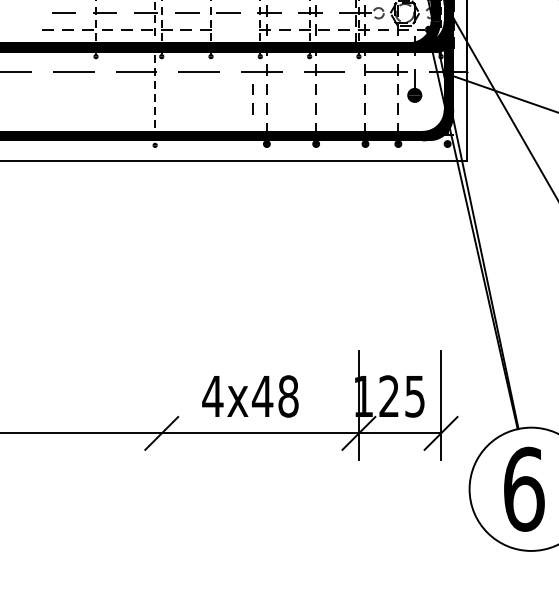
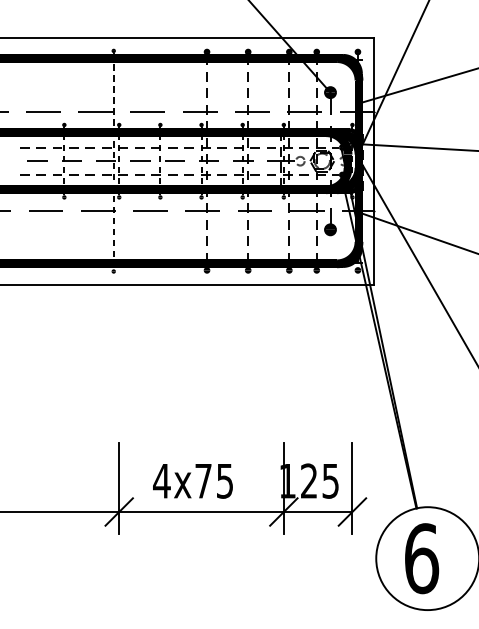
line: (231, 29) -> (177, 174), added
line: (251, 95) -> (194, 229), removed
text: (274, 395) -> (213, 480), 4x48 -> 4x75
line: (162, 405) -> (119, 488), added

